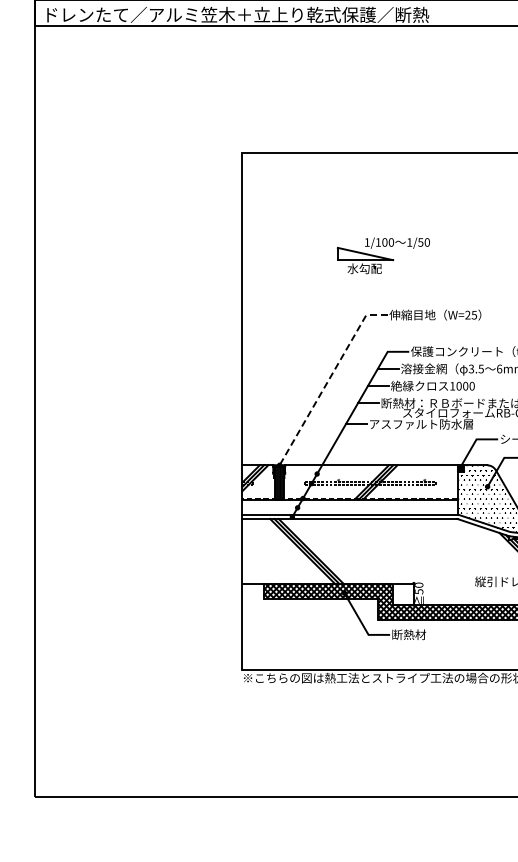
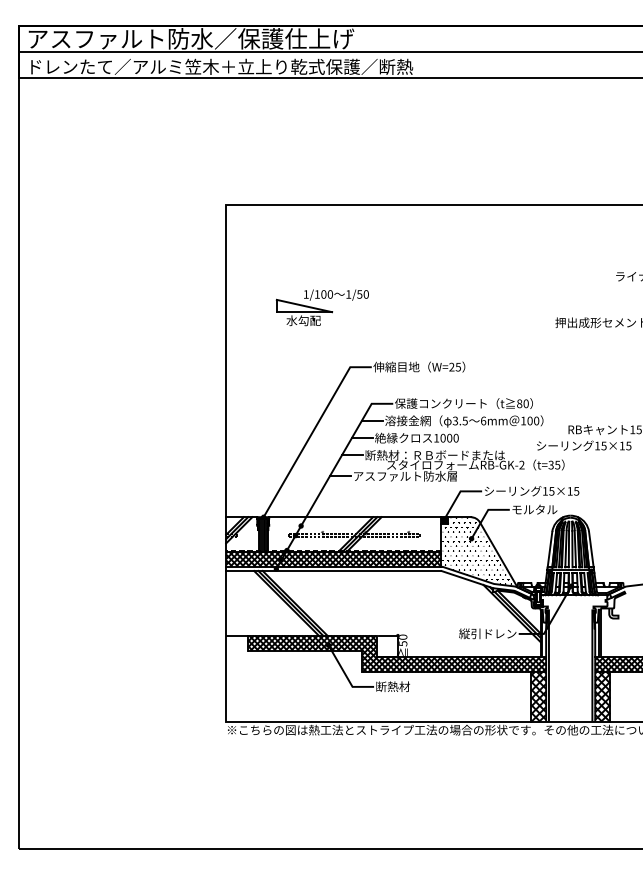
part: (382, 255) -> (321, 307), moved
line: (328, 380) -> (312, 432), dashed -> solid
hatch: (349, 506) -> (333, 558), added

